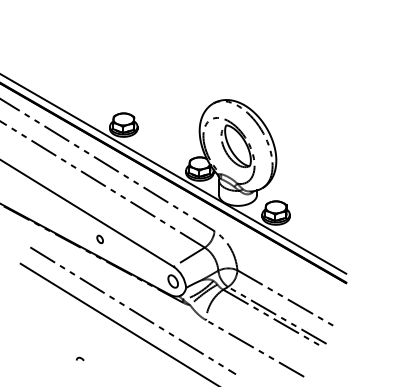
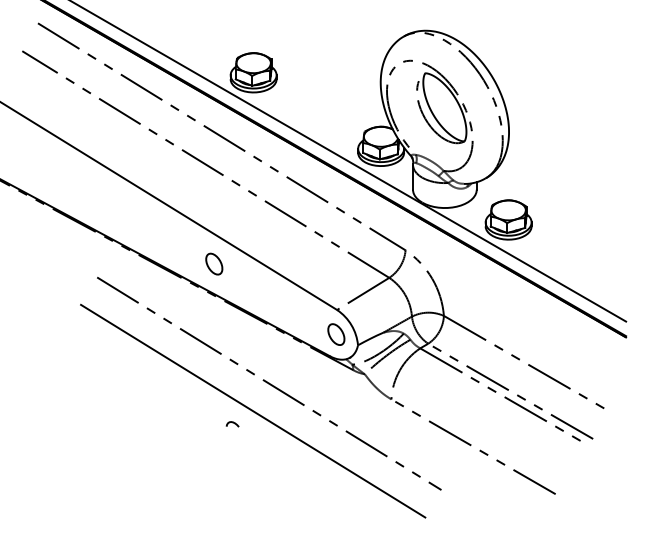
part: (99, 239) -> (213, 264), size x1.67
curve: (80, 358) -> (233, 423), moved

